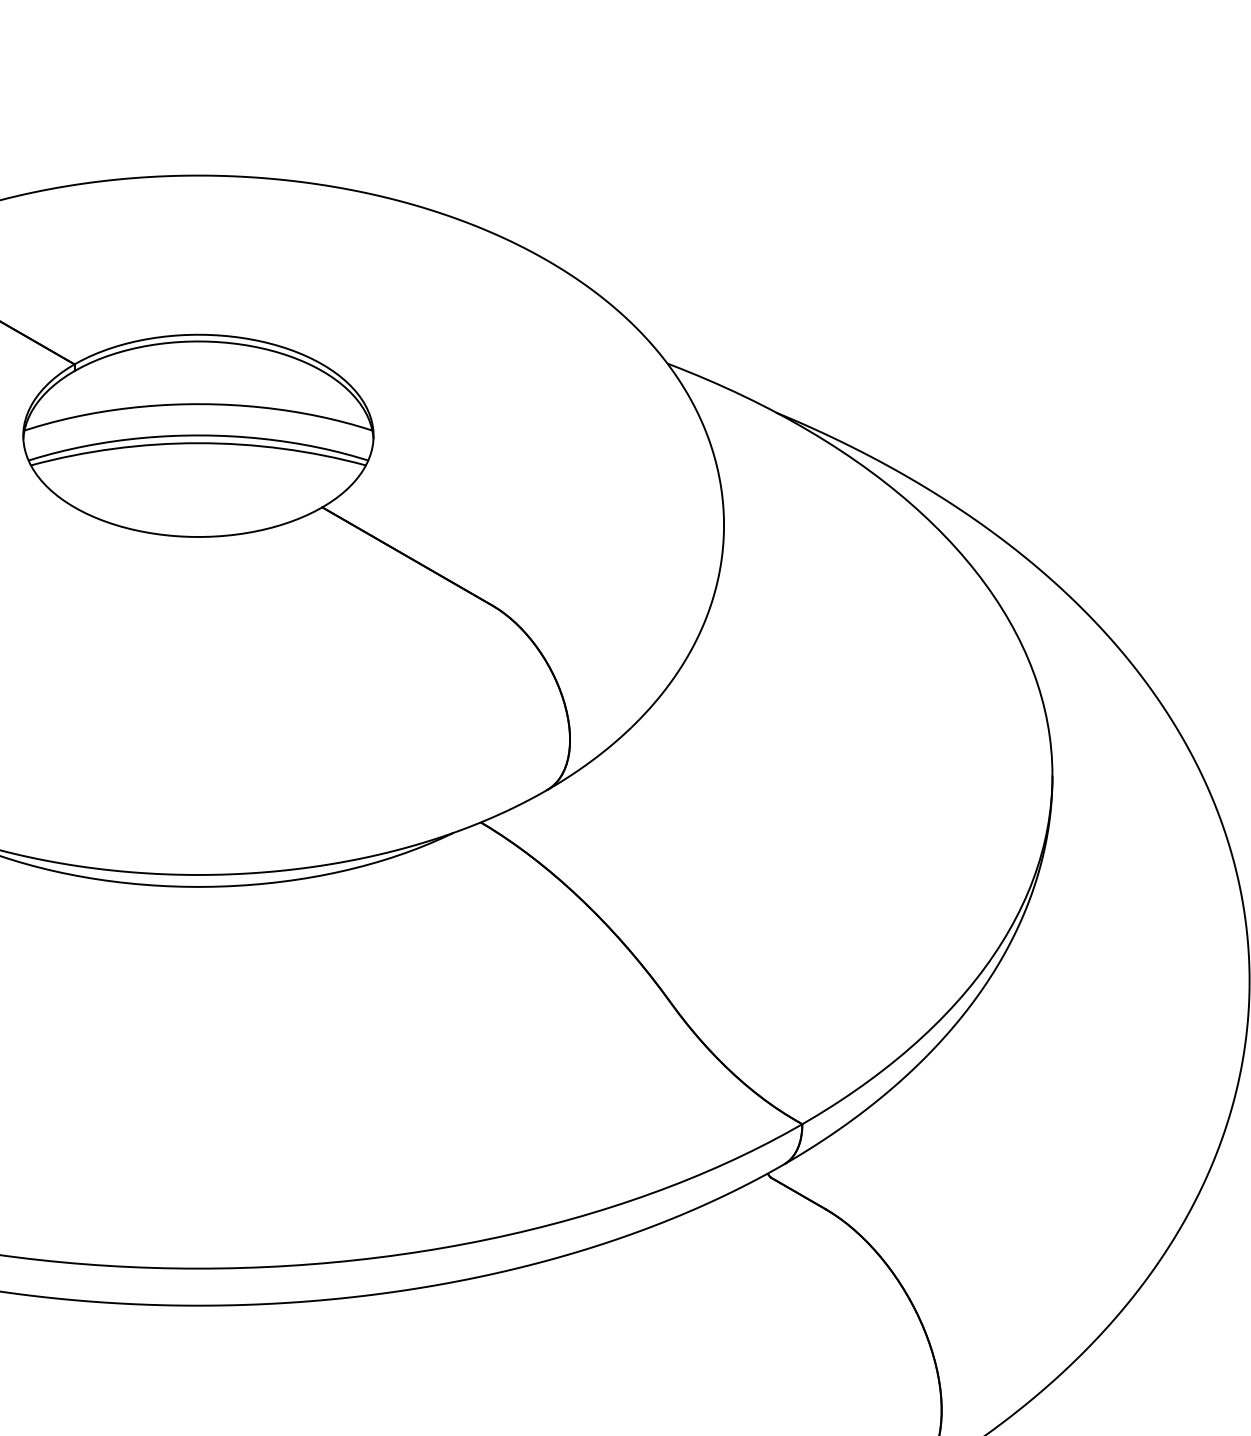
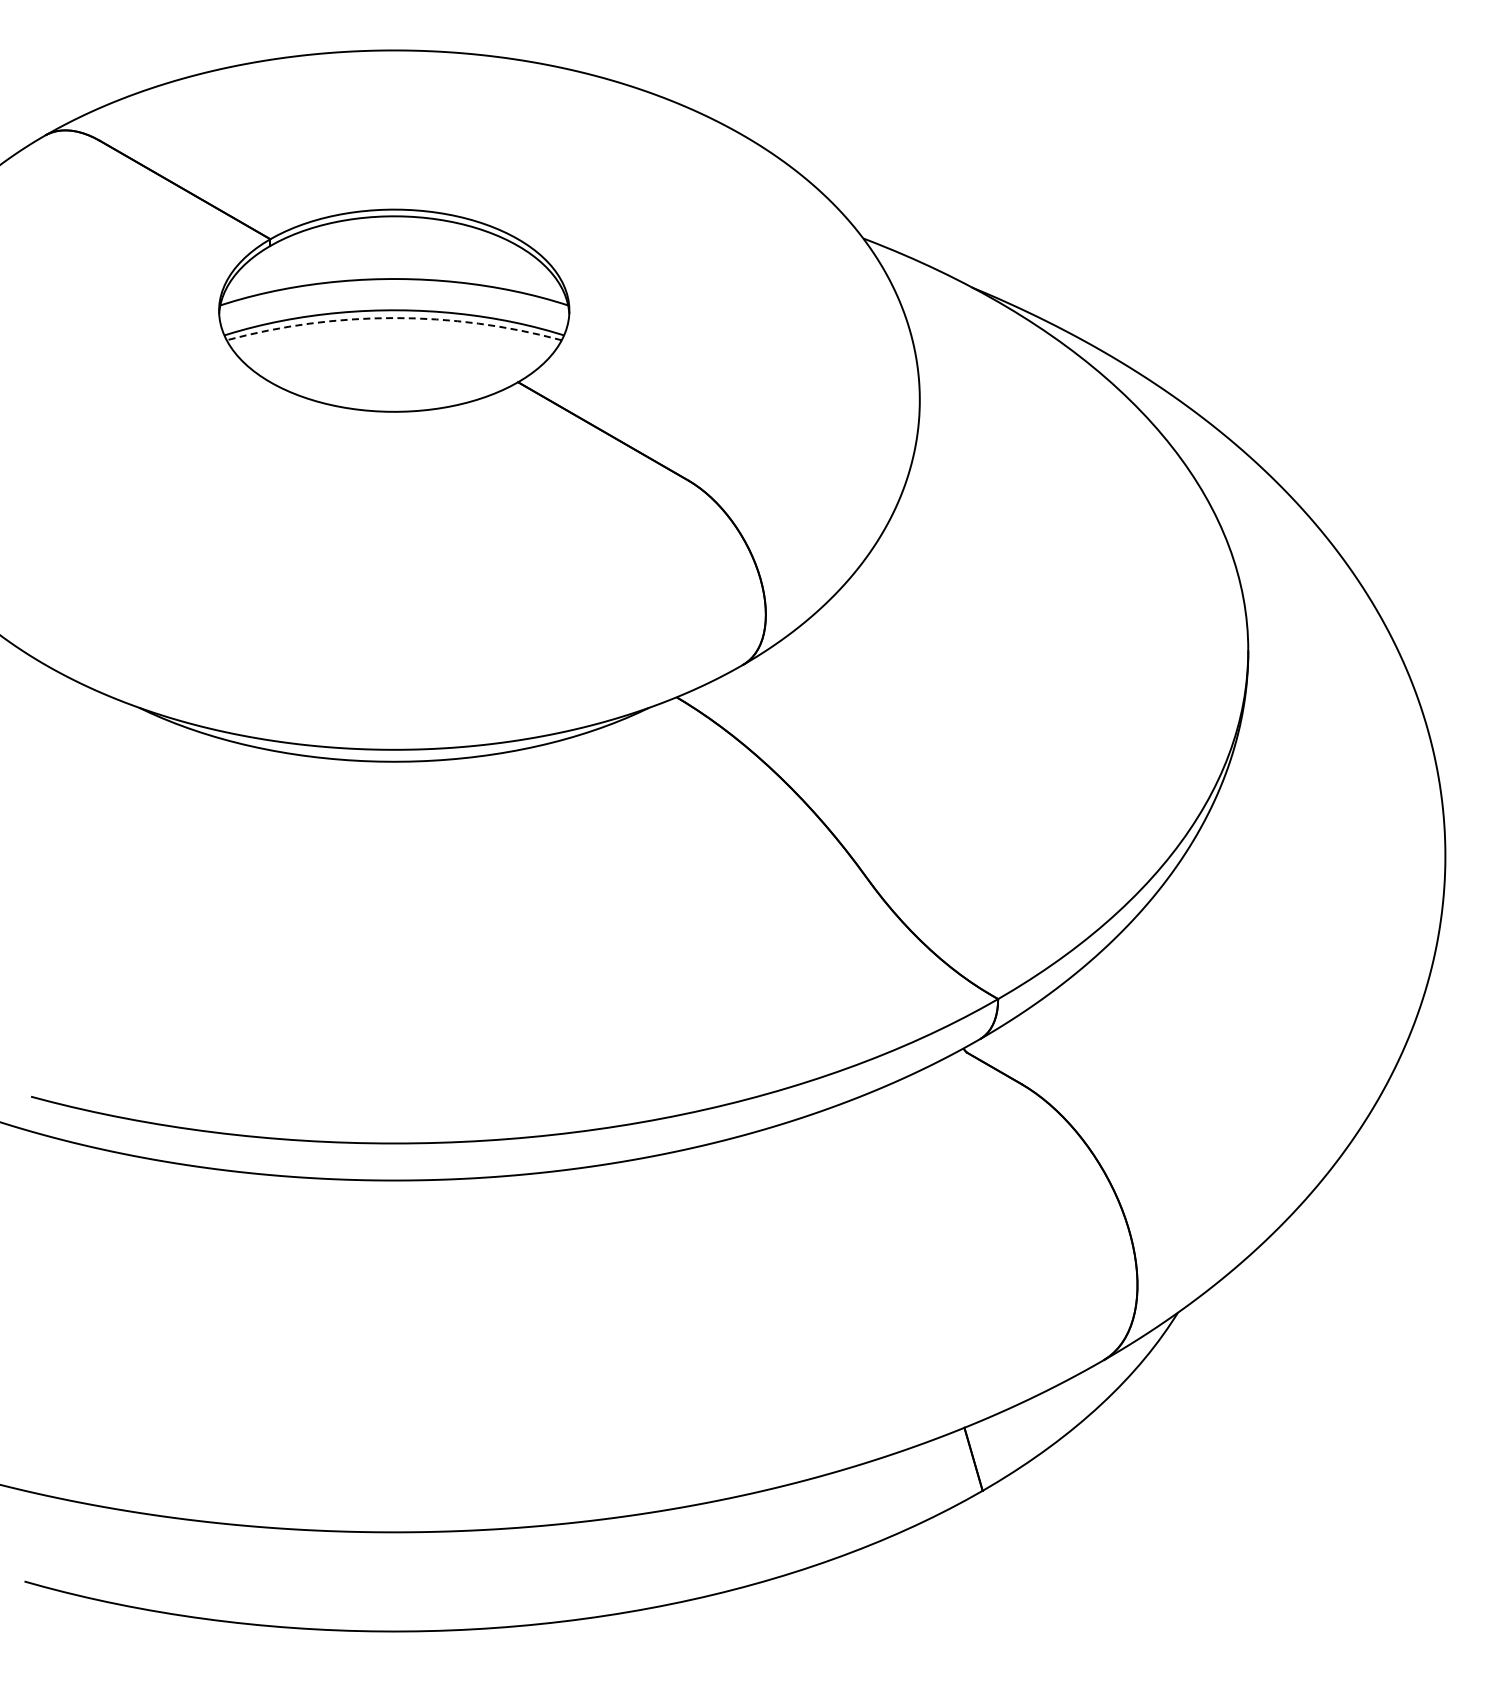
arc: (198, 443) -> (394, 318), solid -> dashed

